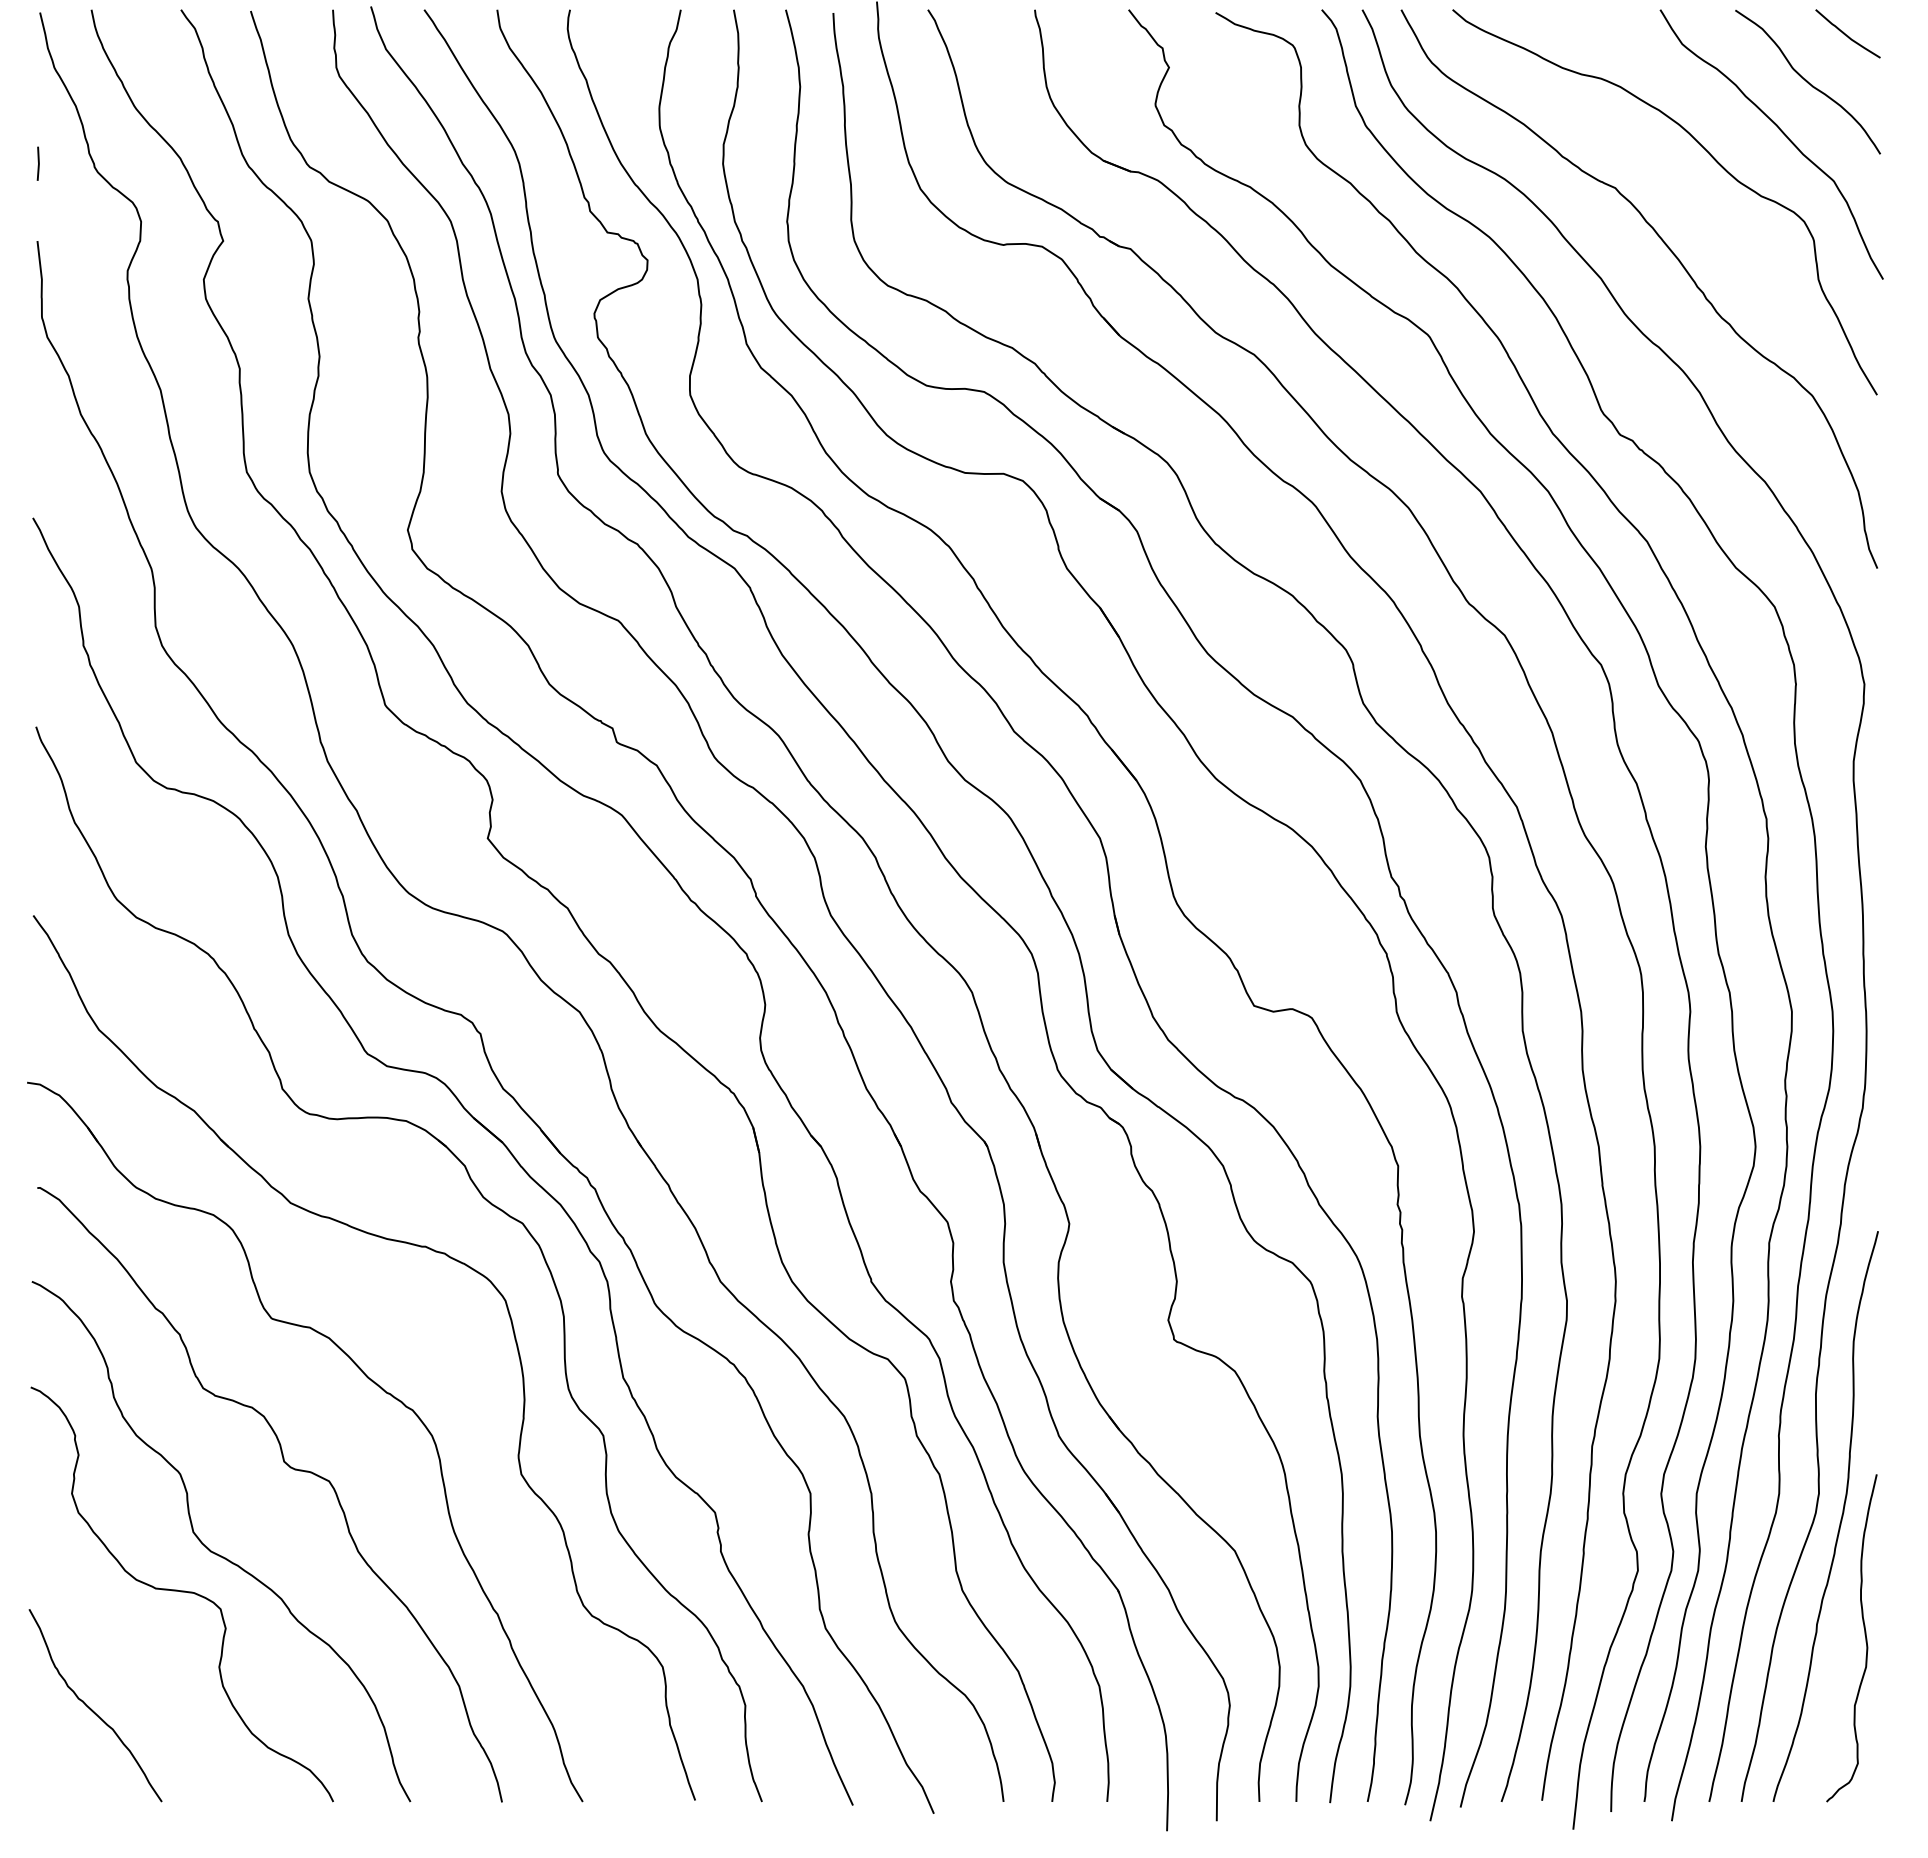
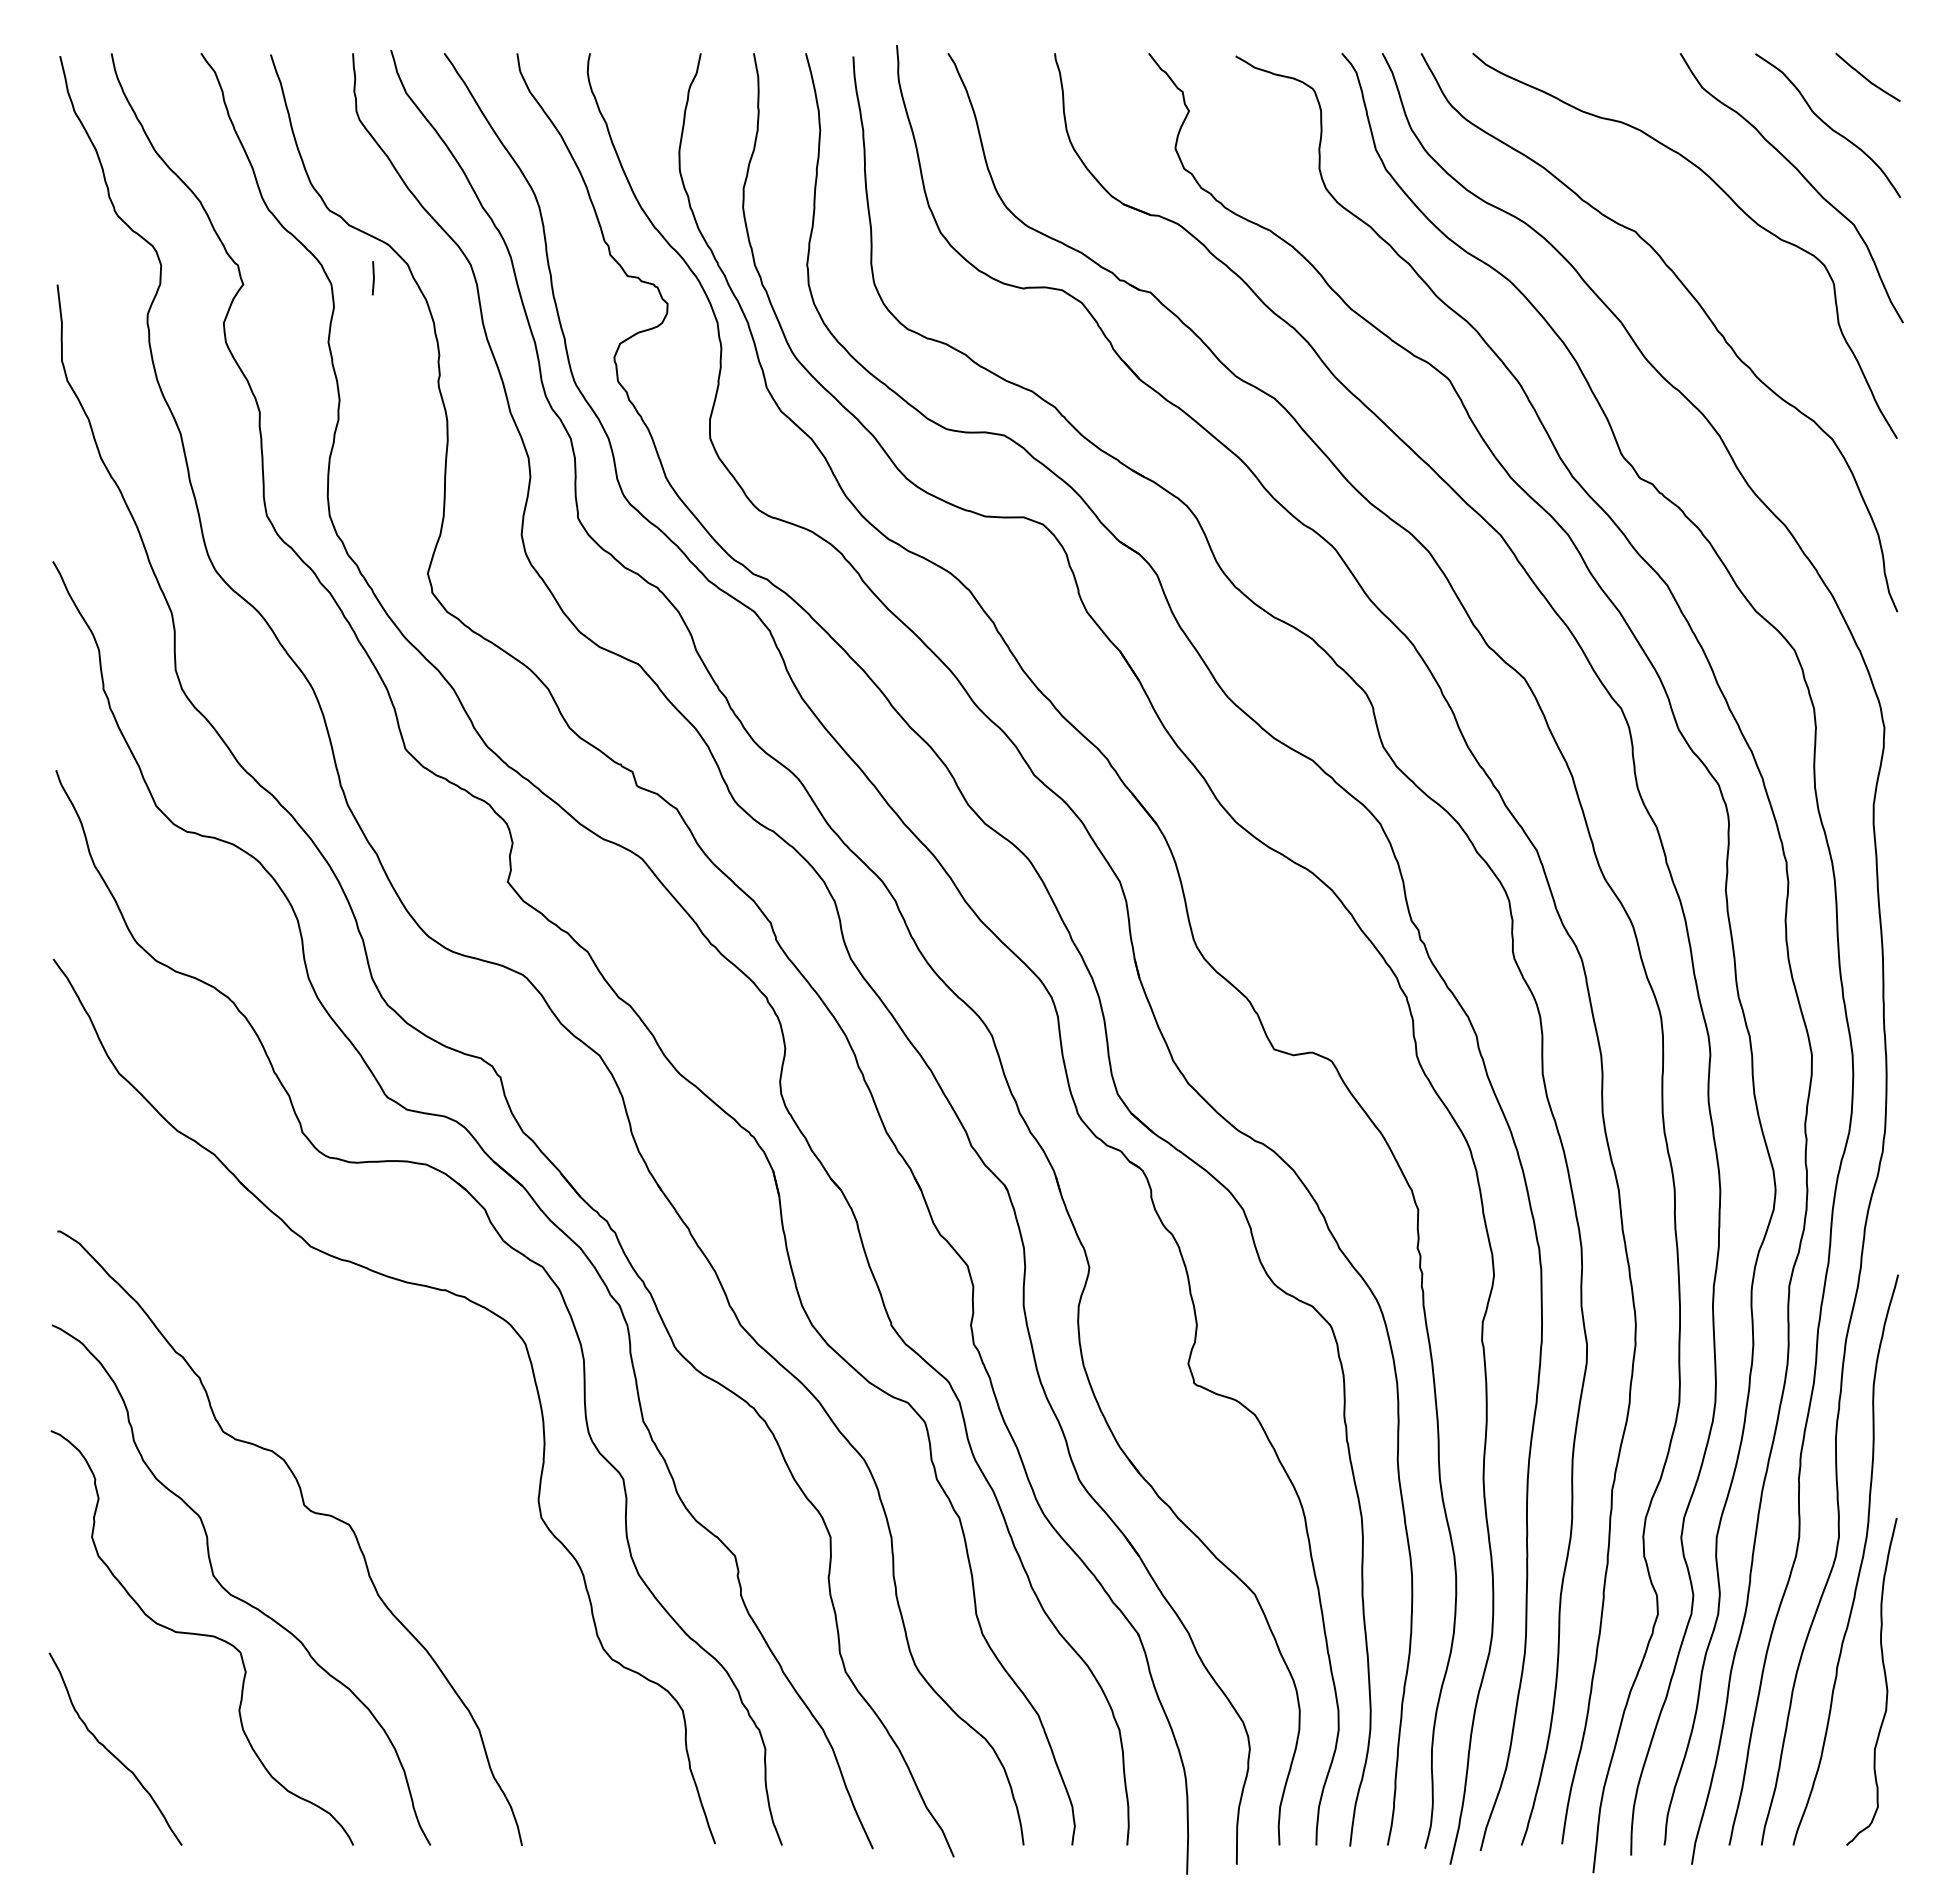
line: (38, 163) -> (373, 278), moved
part: (368, 1378) -> (388, 1422), removed

